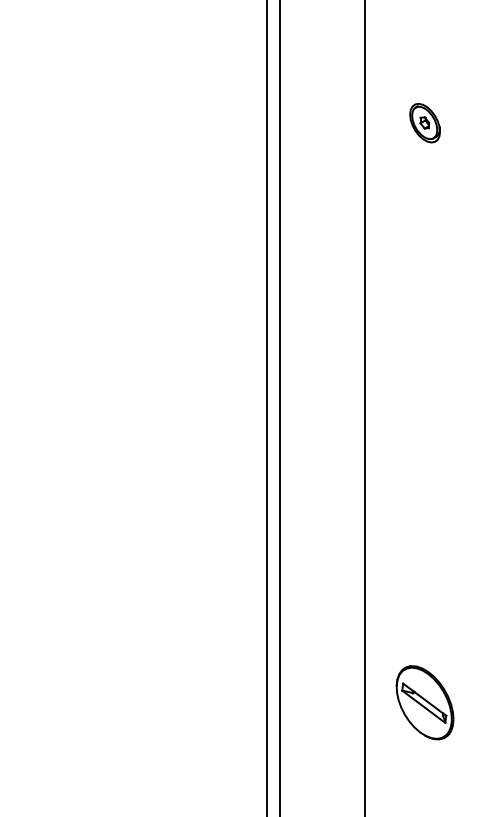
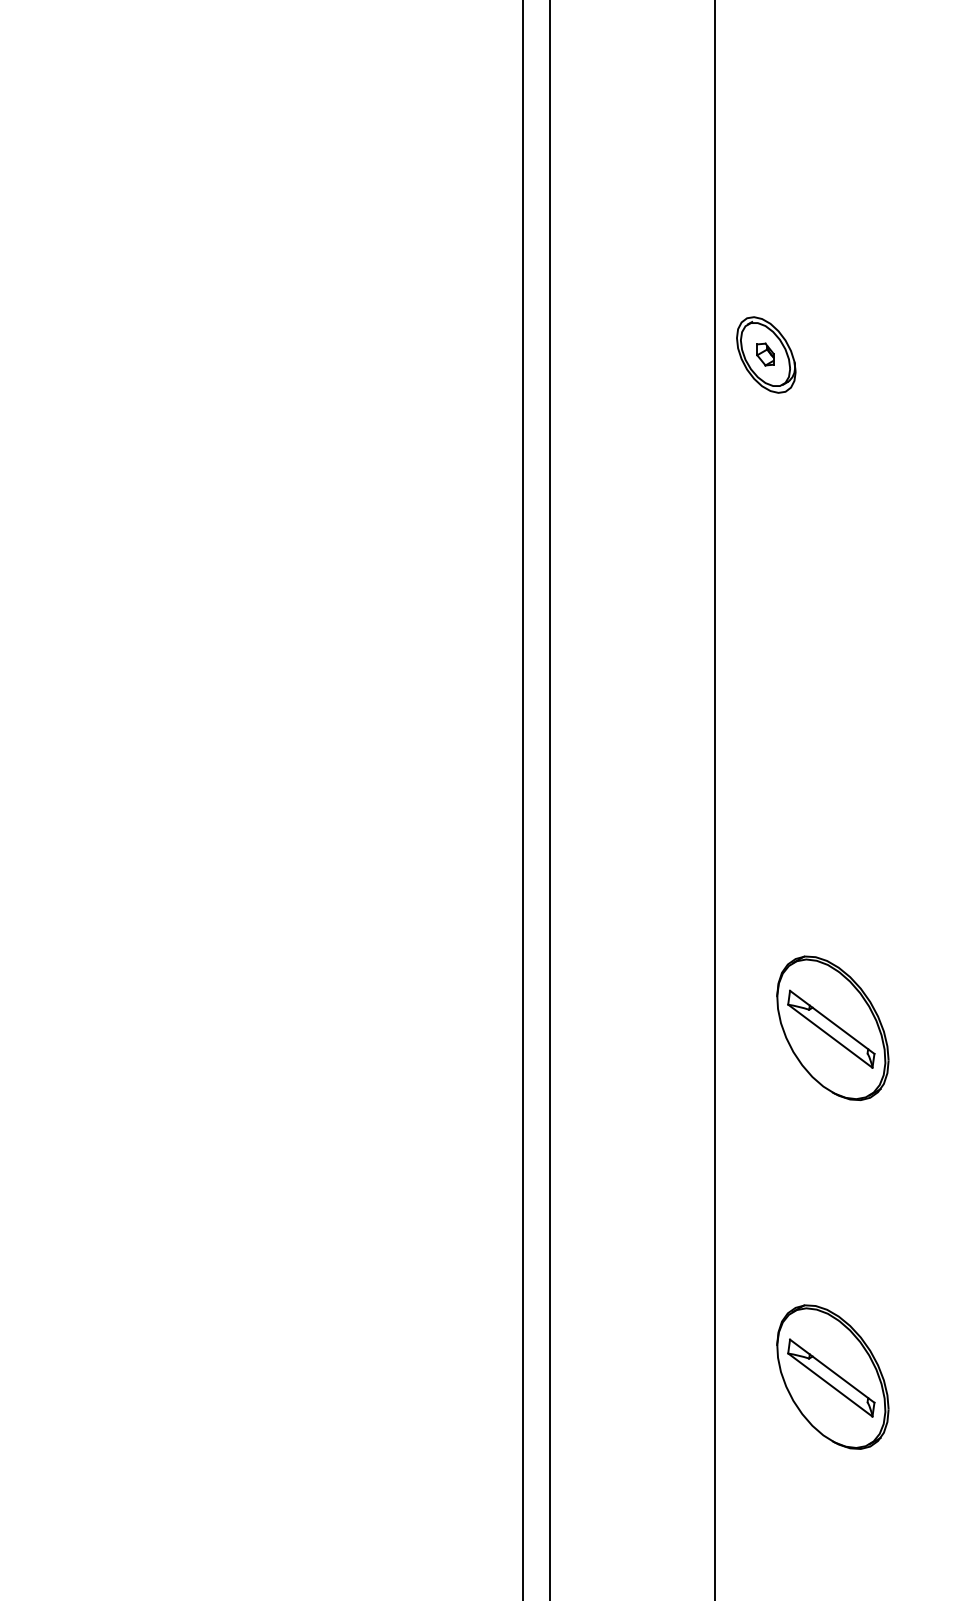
part: (424, 123) -> (765, 355), moved
part: (424, 524) -> (831, 1027), added

